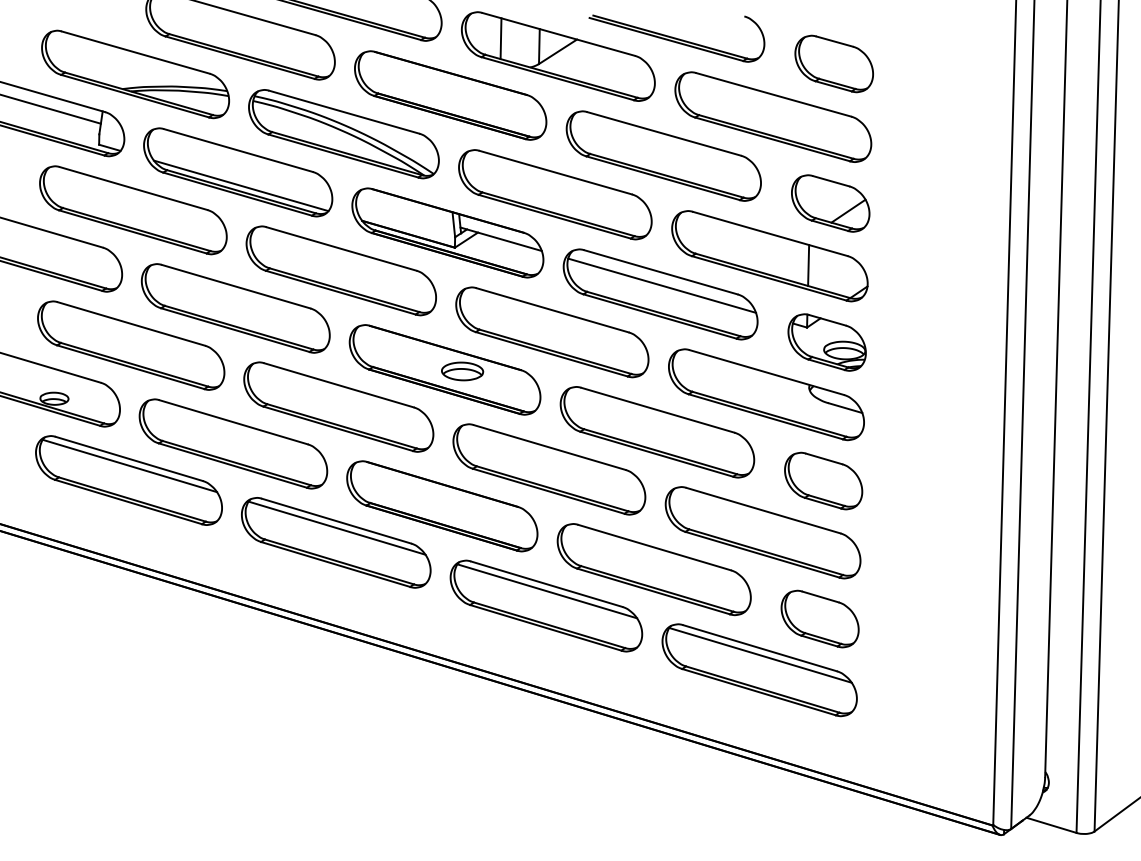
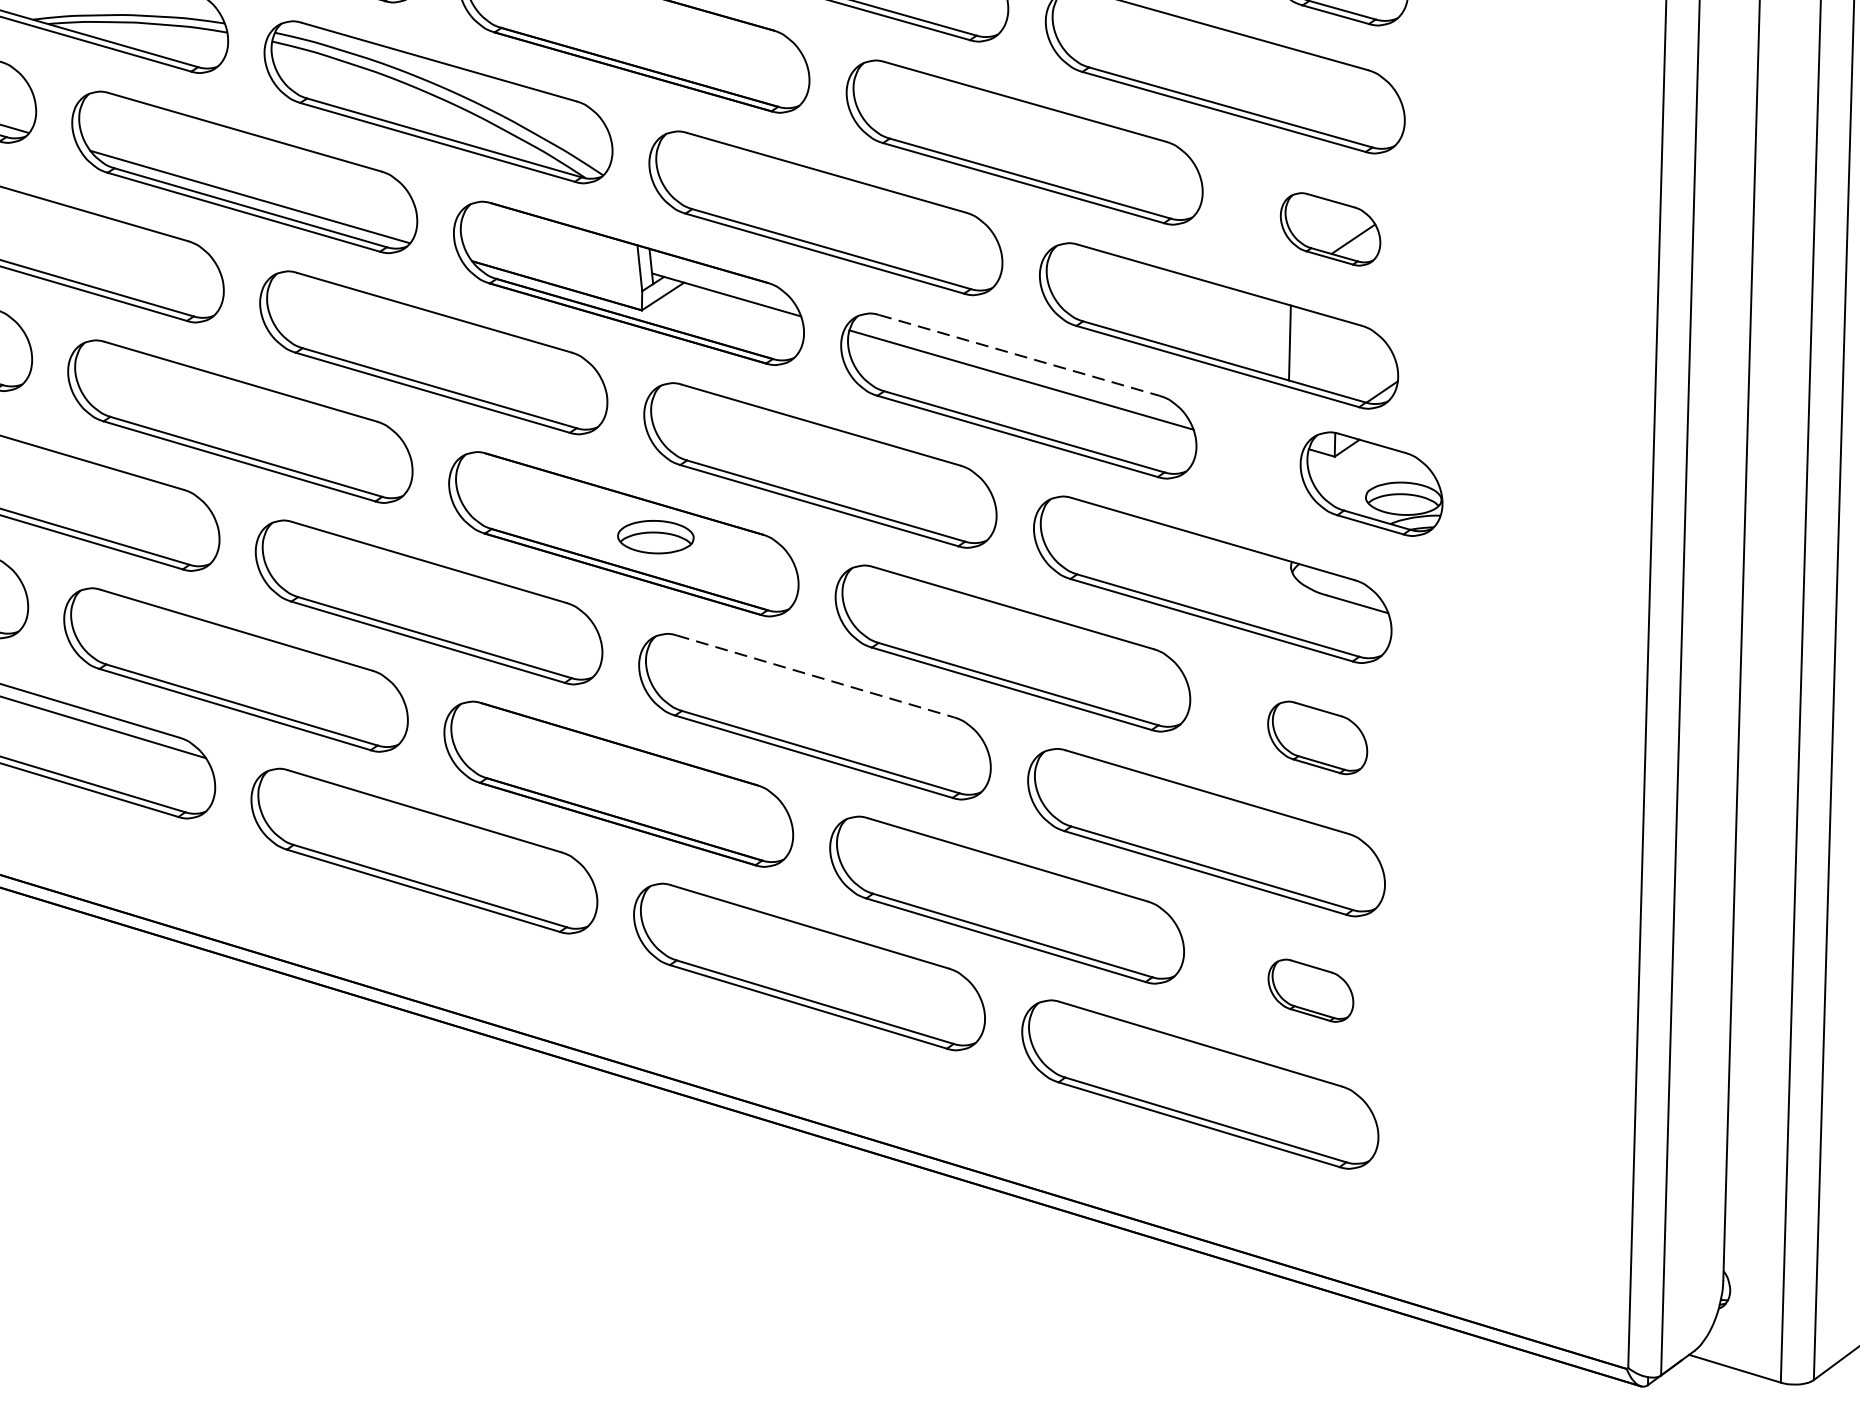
part: (830, 203) -> (1330, 229), size x0.7
line: (661, 272) -> (1020, 355), solid -> dashed
part: (826, 342) -> (1370, 484), moved
line: (550, 447) -> (816, 676), solid -> dashed
part: (823, 480) -> (1317, 736), size x0.7
line: (336, 527) -> (424, 823), removed
line: (547, 591) -> (811, 940), removed
part: (819, 618) -> (1309, 989), size x0.6
line: (760, 655) -> (1201, 1057), removed

